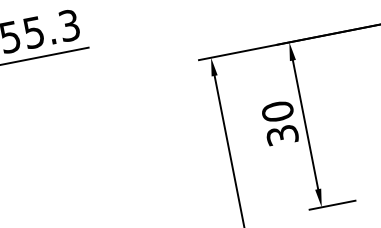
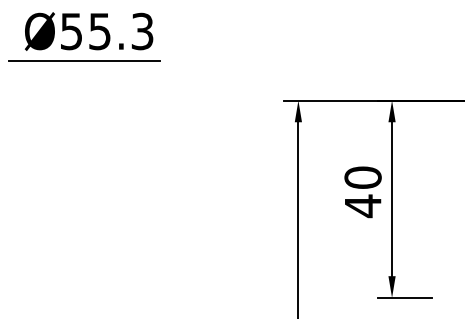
text: (282, 135) -> (362, 206), 30 -> 40

